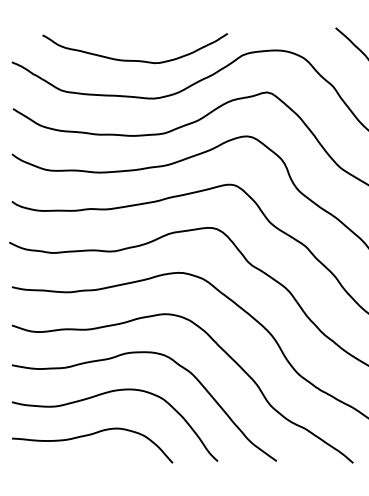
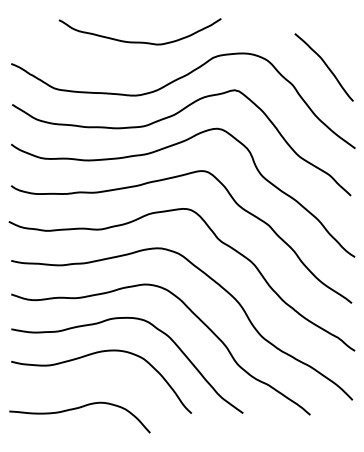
curve: (134, 59) -> (139, 41), moved
curve: (89, 436) -> (77, 409), moved

